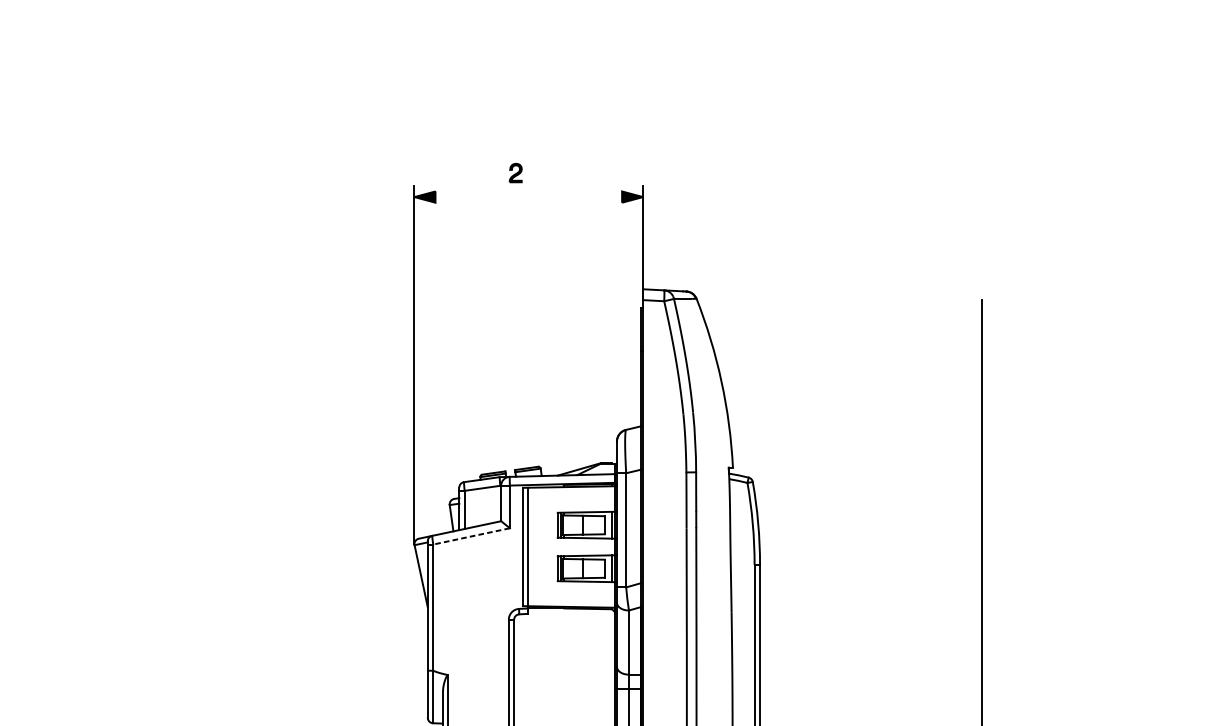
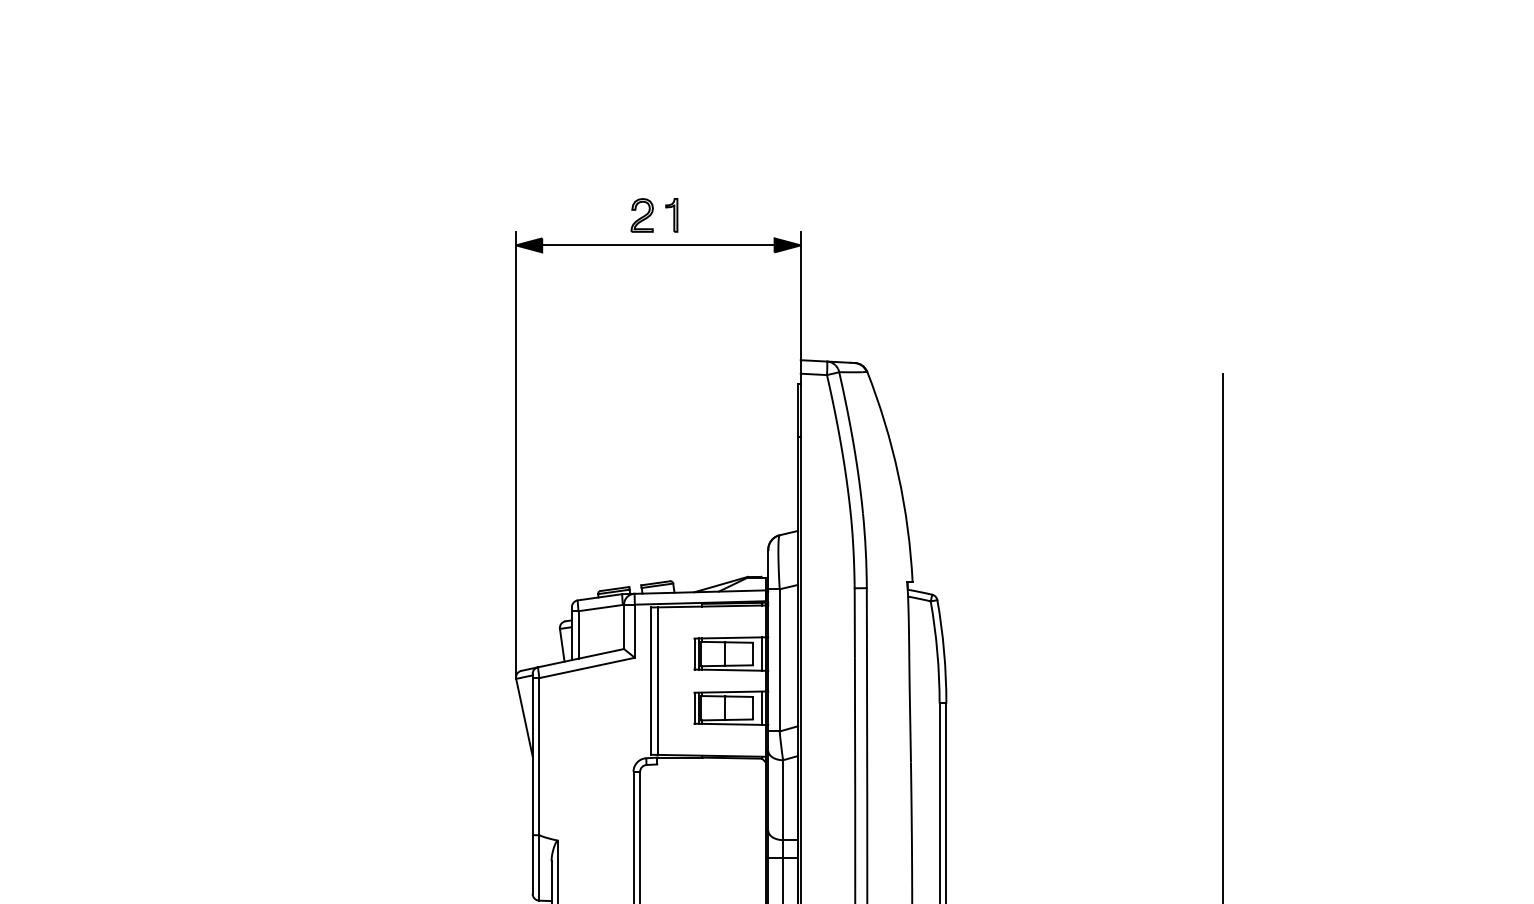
part: (515, 173) -> (641, 215), size x1.43
part: (539, 173) -> (671, 215), added
line: (528, 197) -> (658, 245), added
line: (471, 536) -> (587, 667), dashed -> solid

